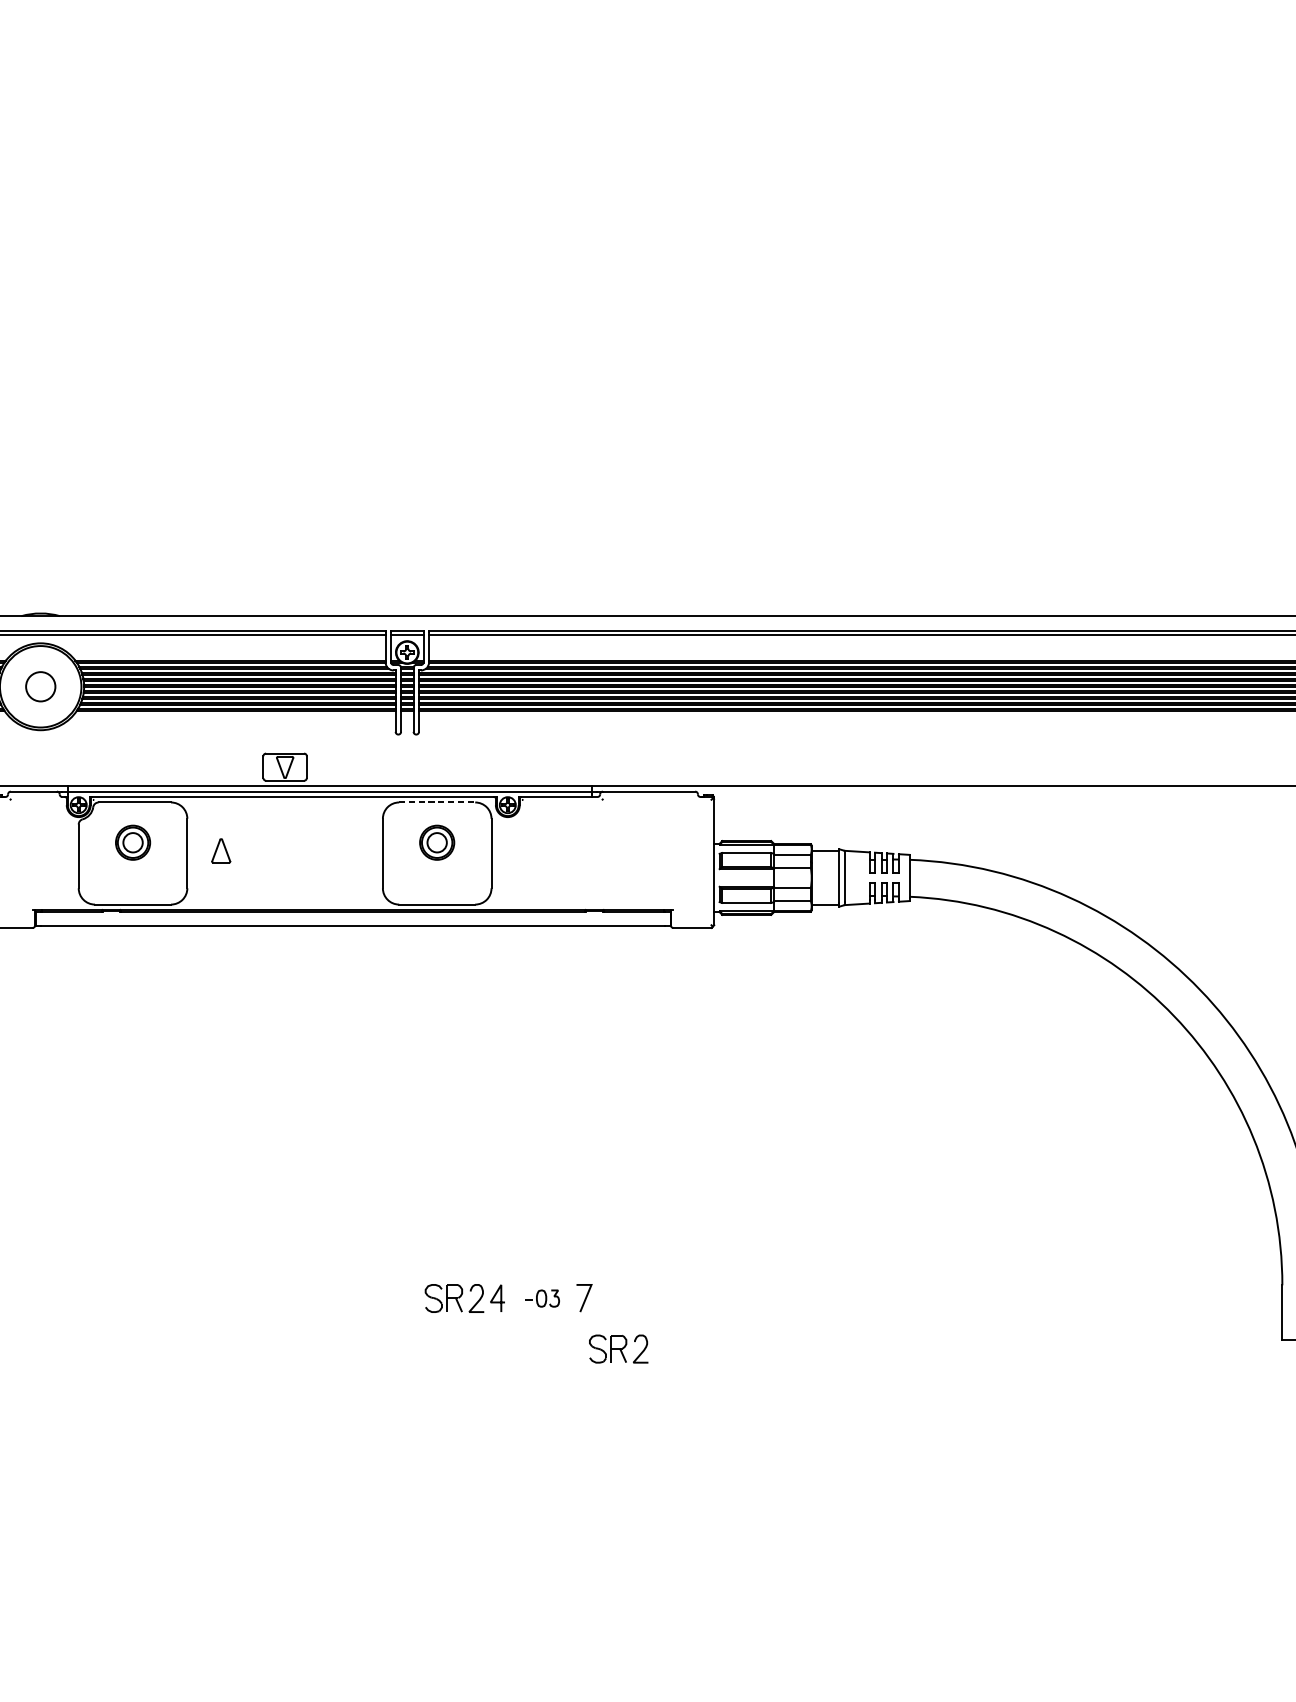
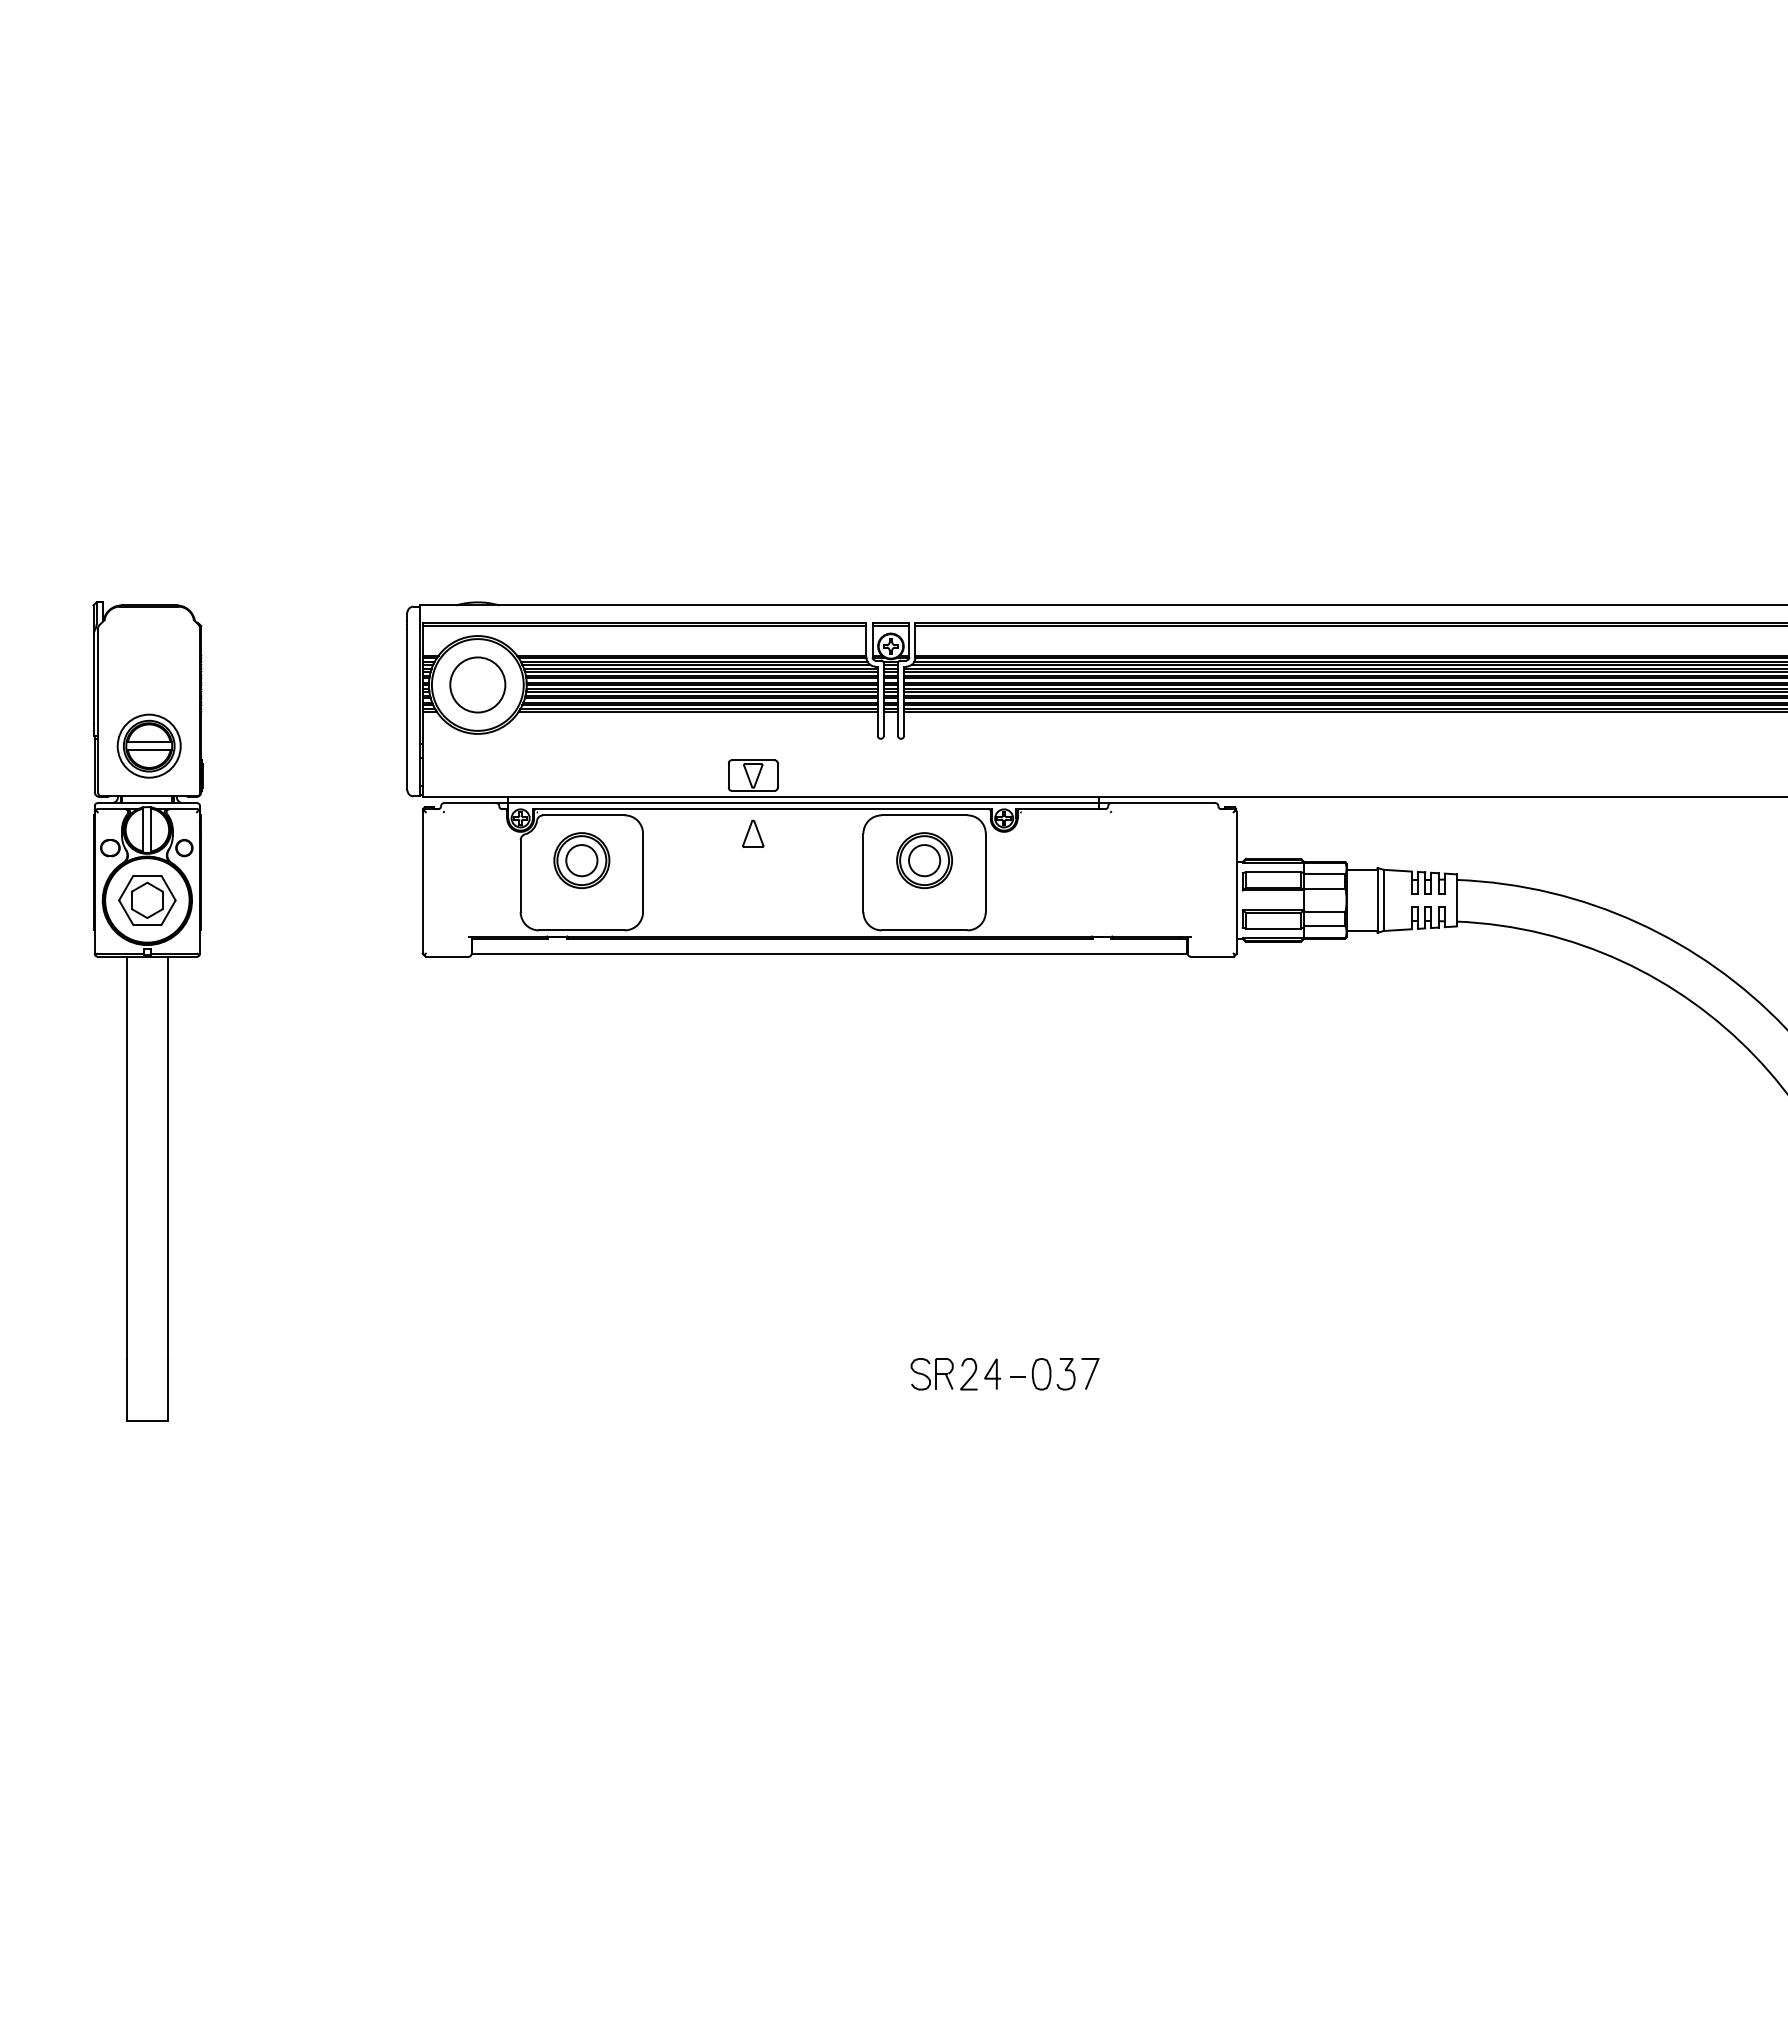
circle: (40, 686) -> (477, 684), size x1.67
line: (437, 802) -> (924, 815), dashed -> solid
part: (132, 842) -> (581, 860), size x1.43
part: (437, 842) -> (924, 860), size x1.43
part: (221, 850) -> (753, 833), moved
part: (541, 1298) -> (1042, 1374), size x1.67
part: (618, 1349) -> (1128, 1431), removed

